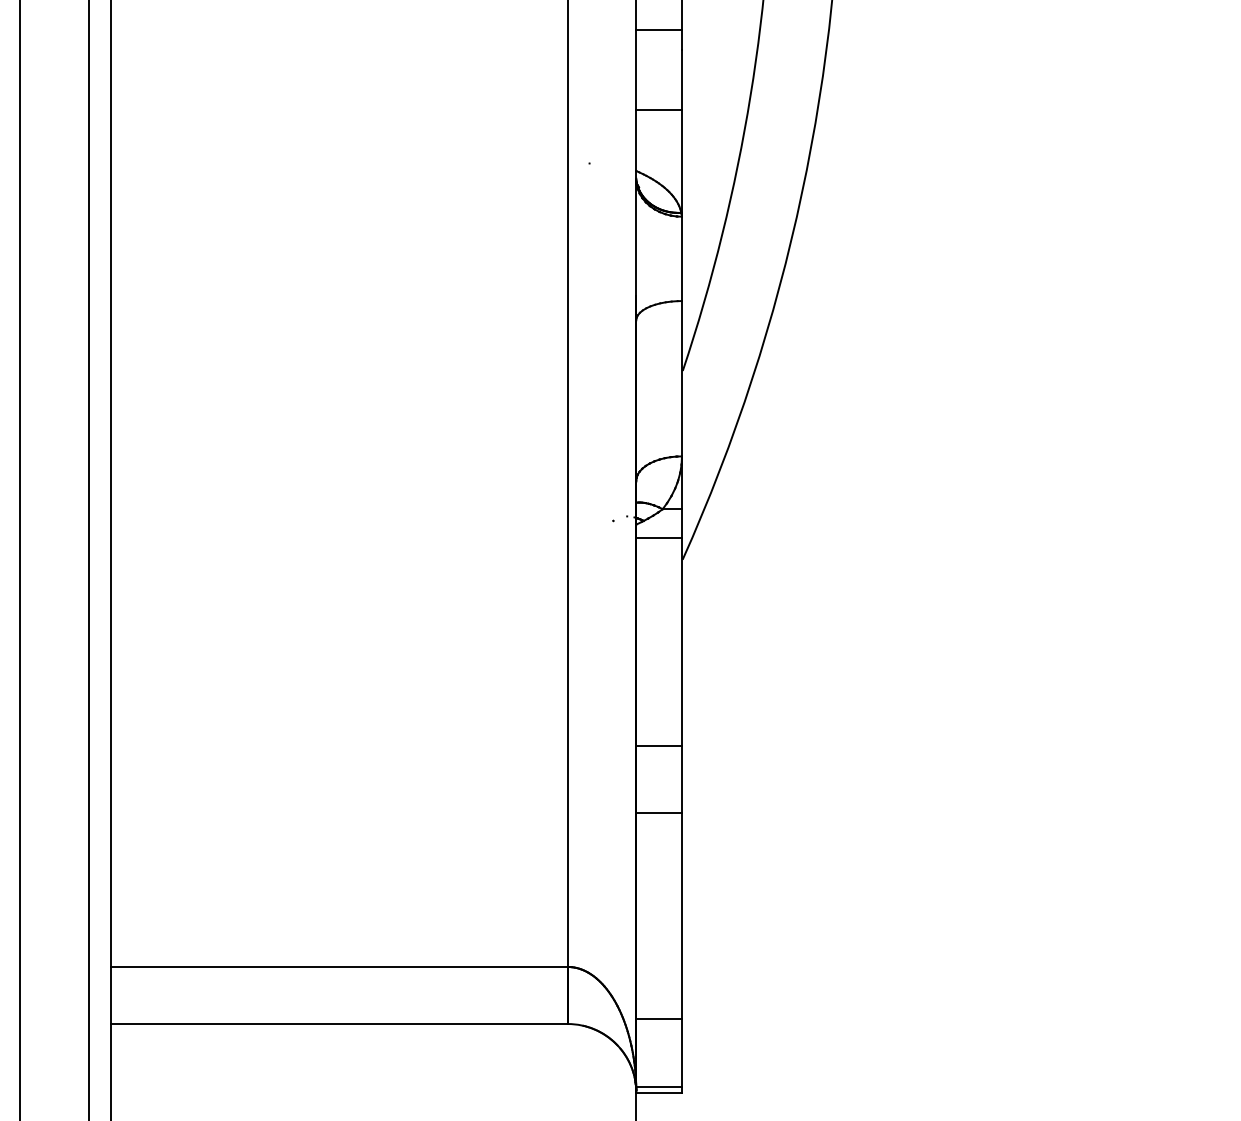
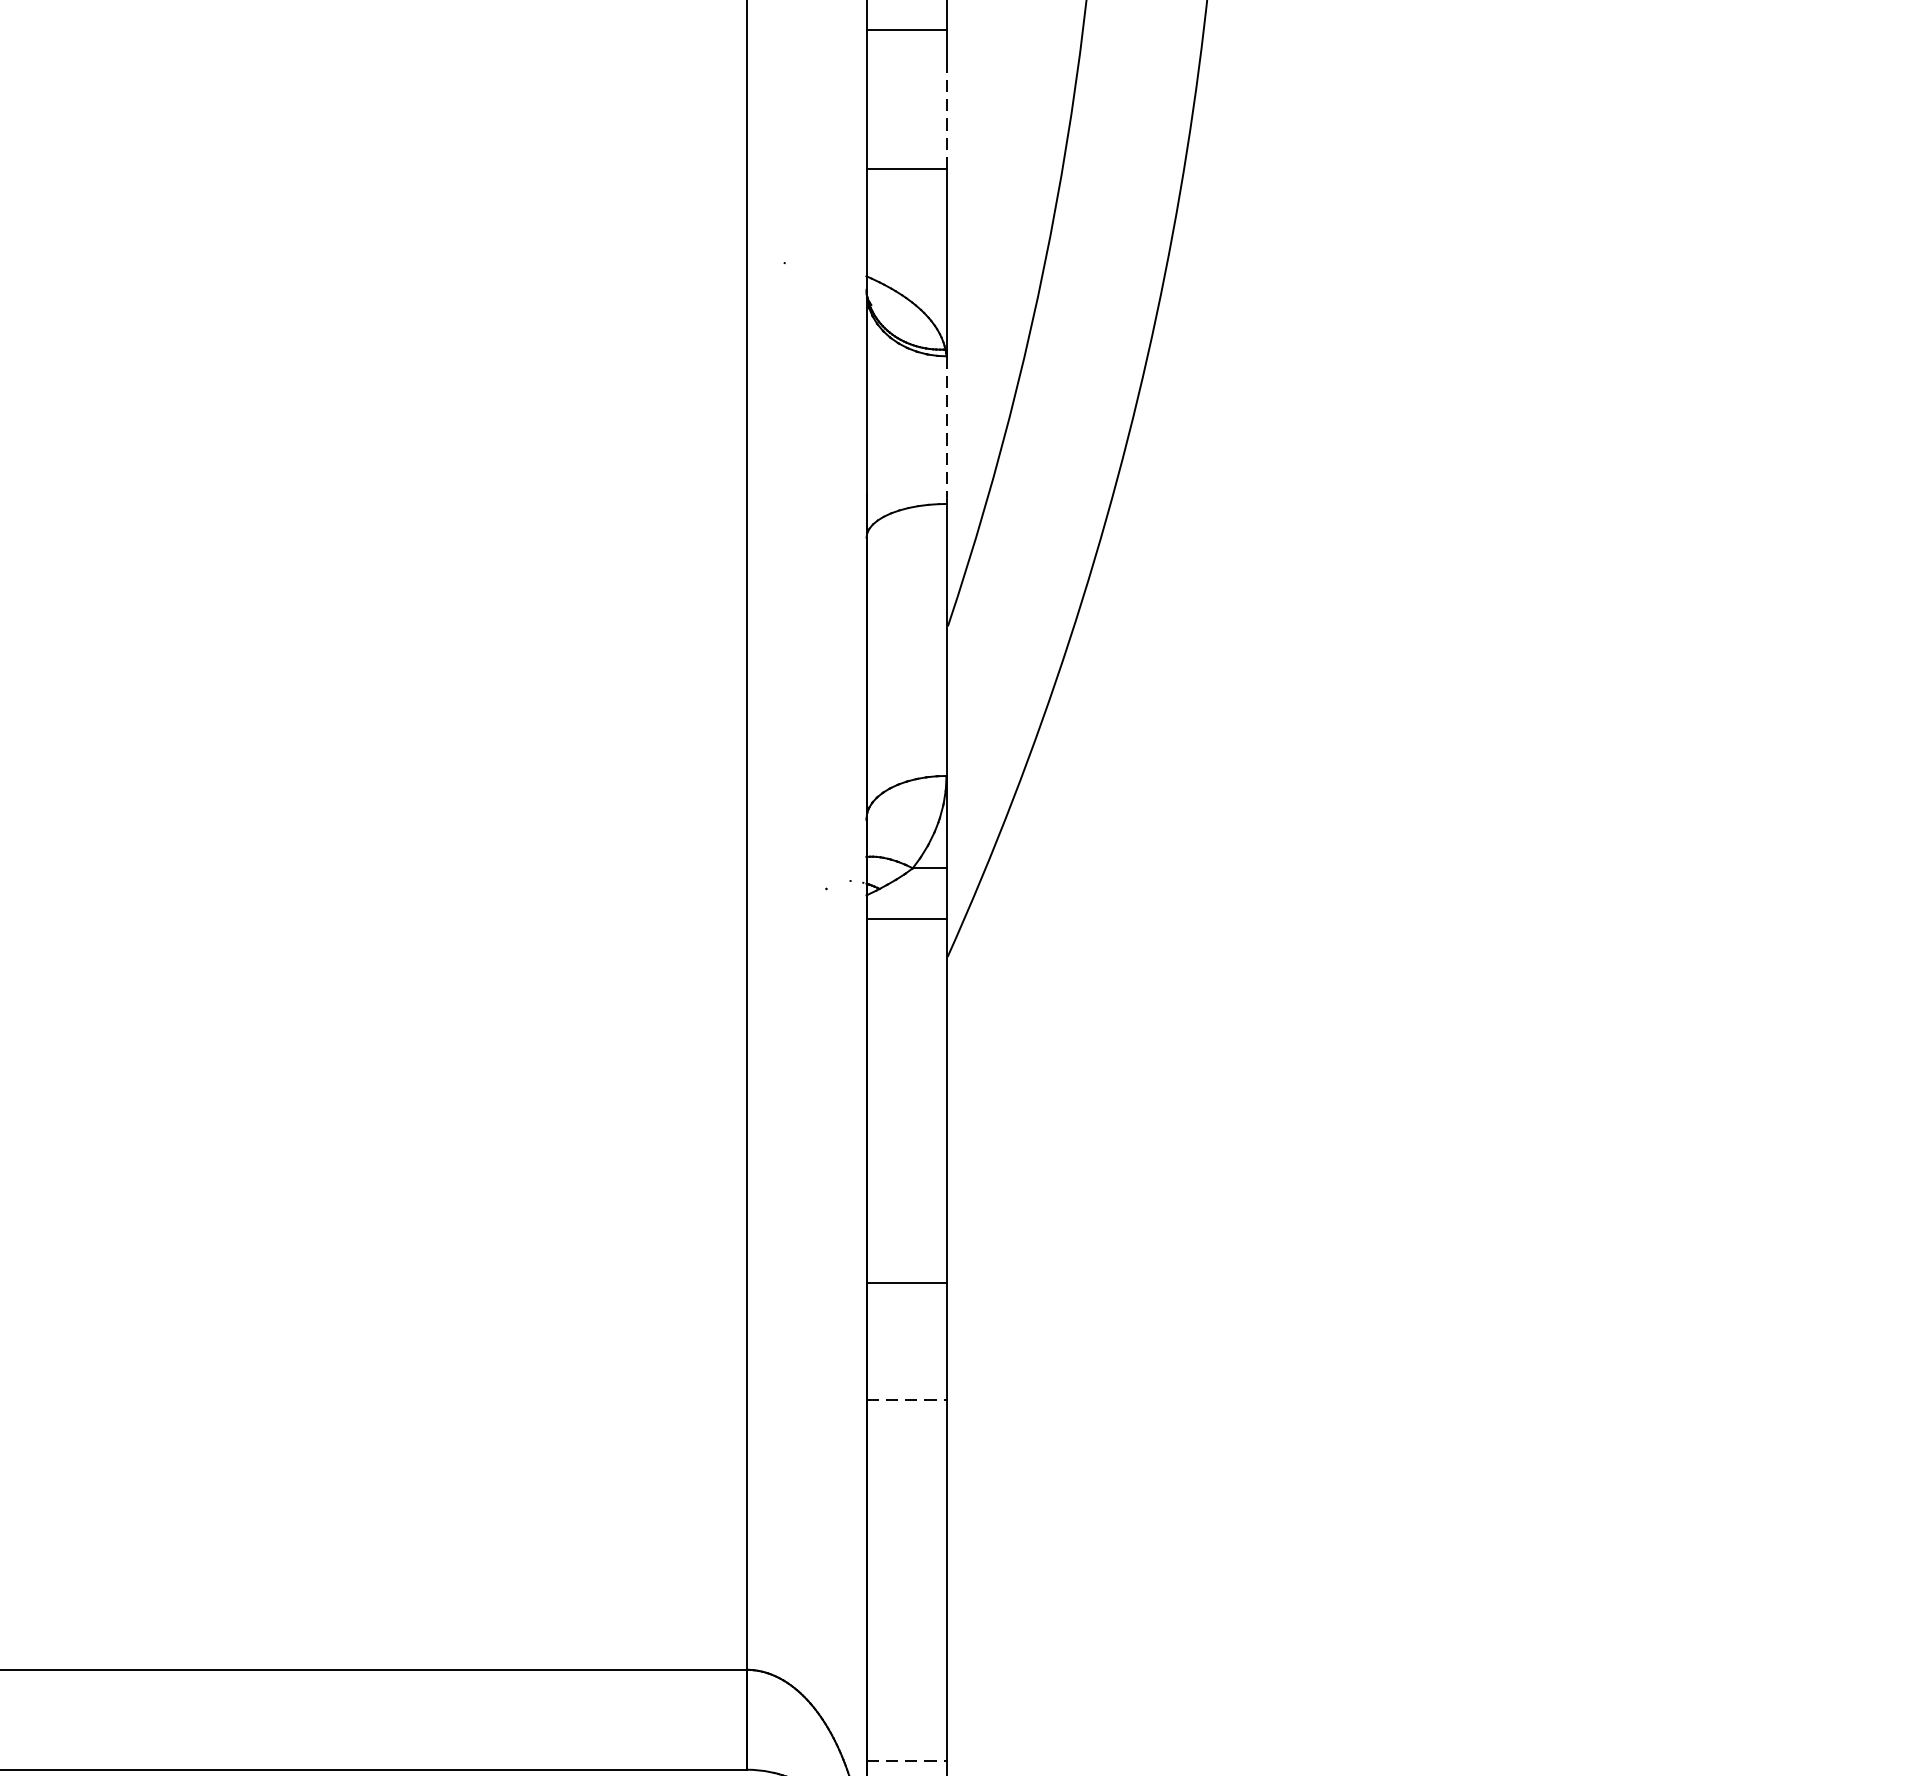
line: (681, 80) -> (945, 117), solid -> dashed
line: (681, 259) -> (945, 431), solid -> dashed
line: (659, 812) -> (907, 1399), solid -> dashed
line: (659, 1019) -> (907, 1761), solid -> dashed

